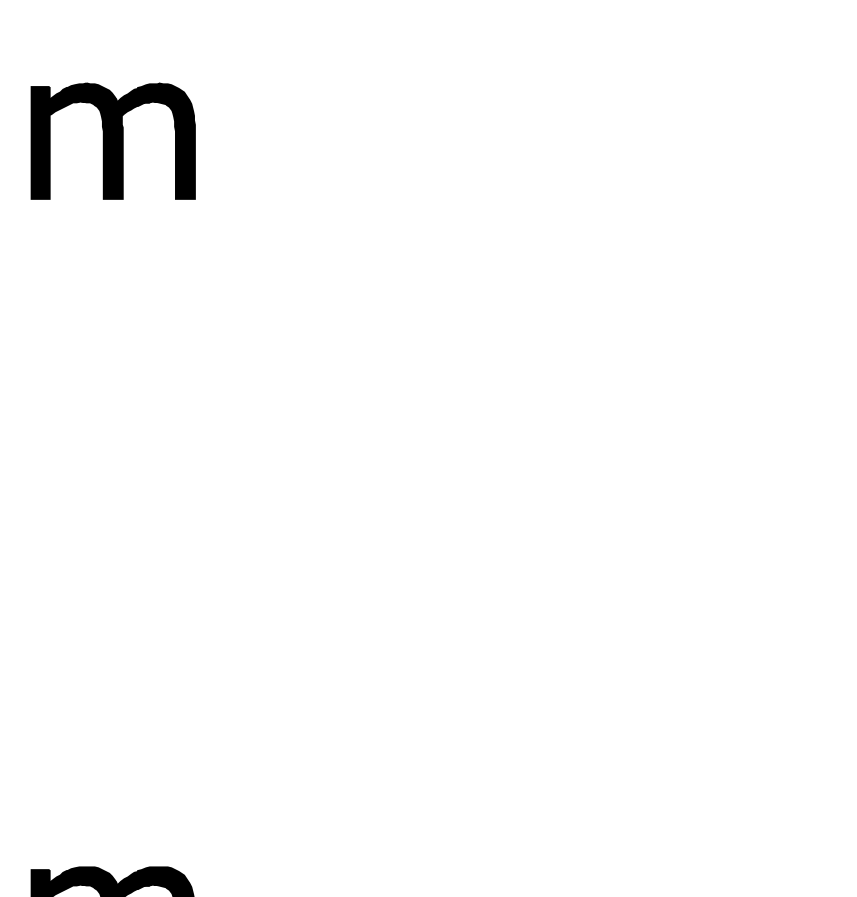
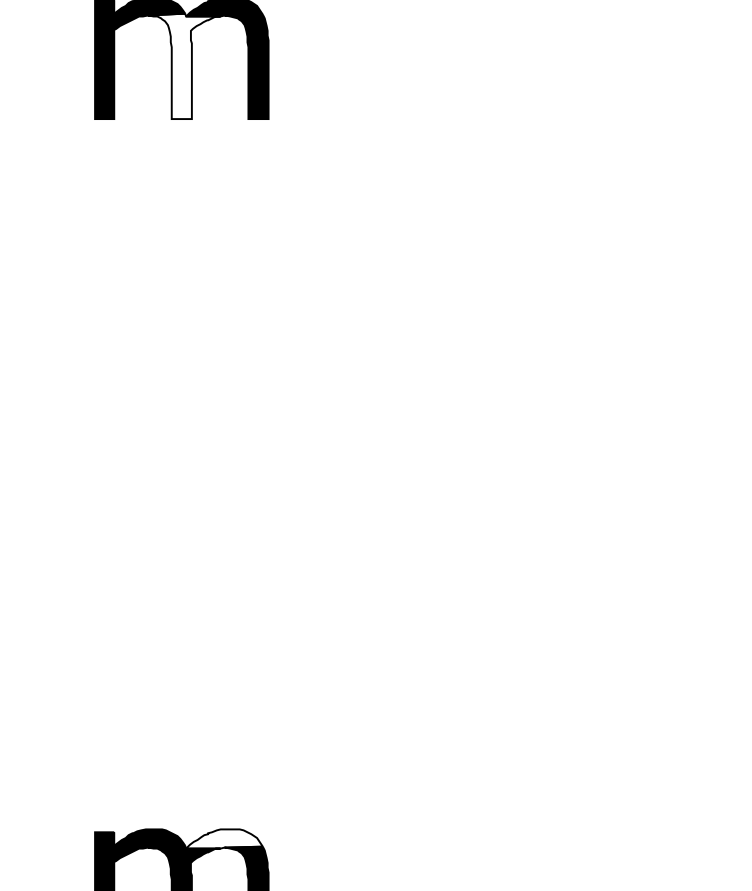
fill: (115, 148) -> (184, 65), removed
fill: (153, 876) -> (224, 839), removed

